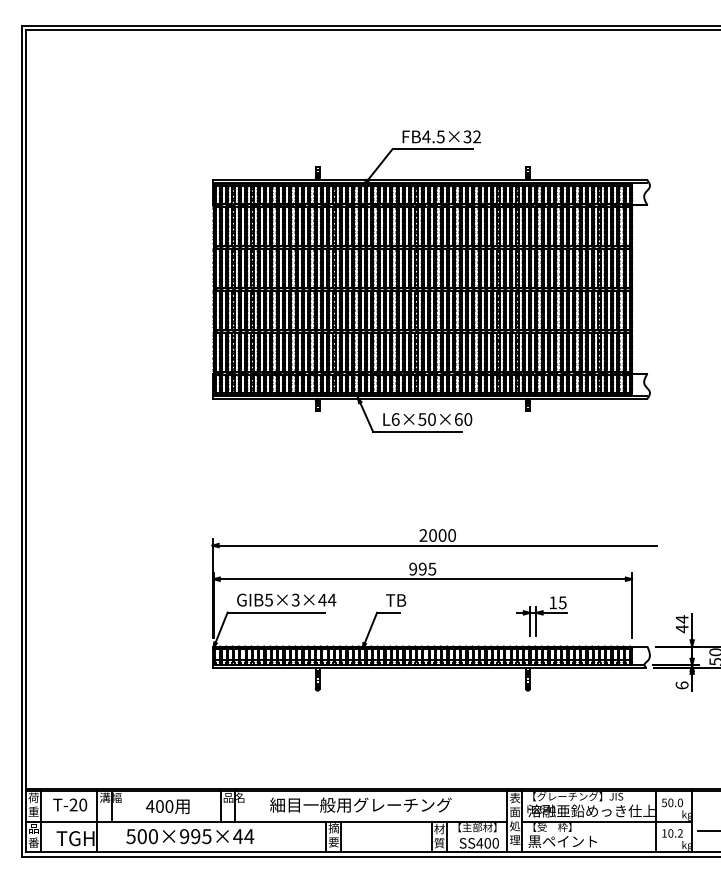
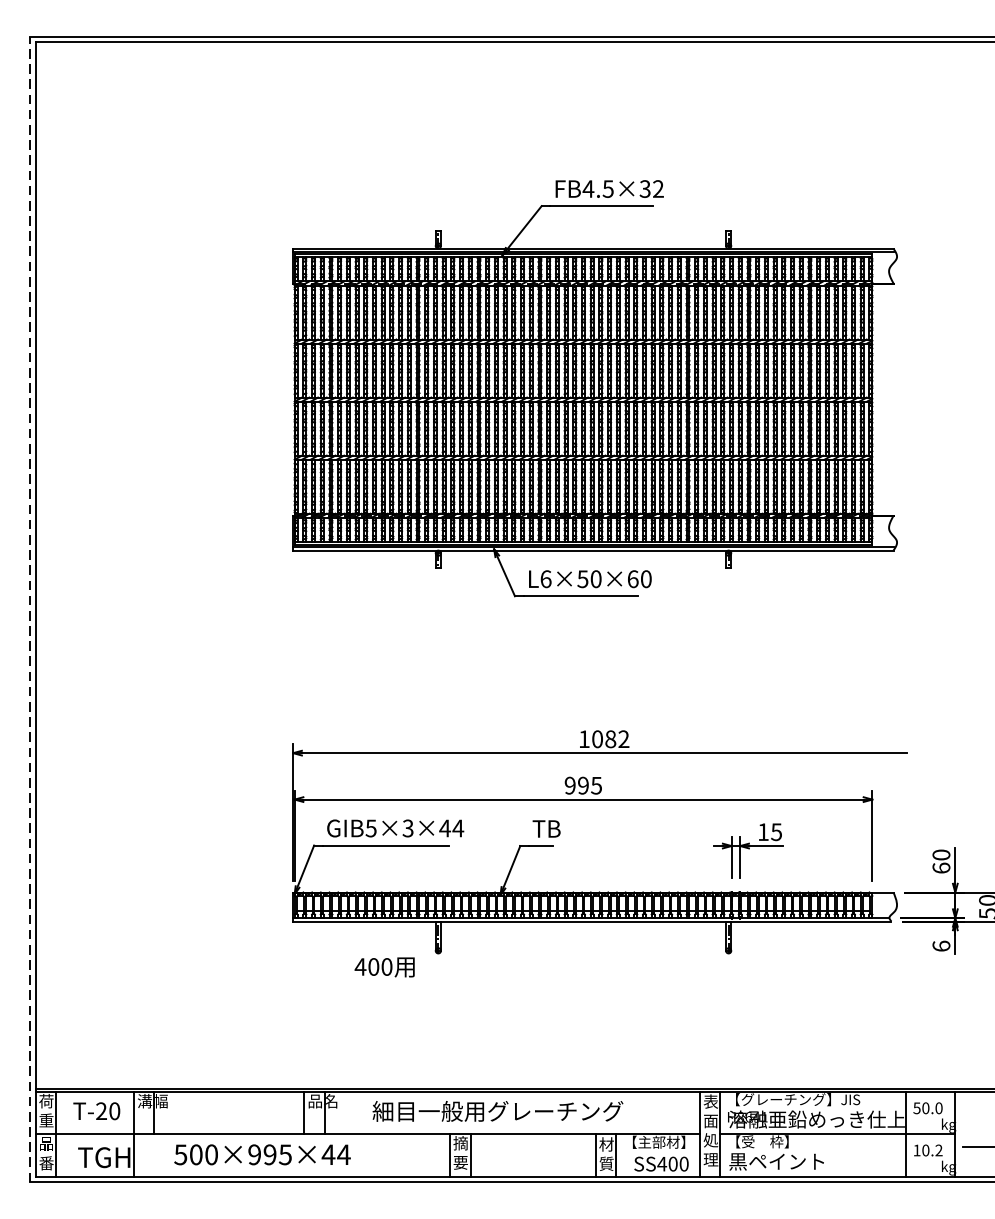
line: (21, 441) -> (29, 609), solid -> dashed
text: (437, 535) -> (603, 739), 2000 -> 1082
text: (681, 624) -> (940, 862), 44 -> 60
text: (167, 806) -> (384, 966), moved

